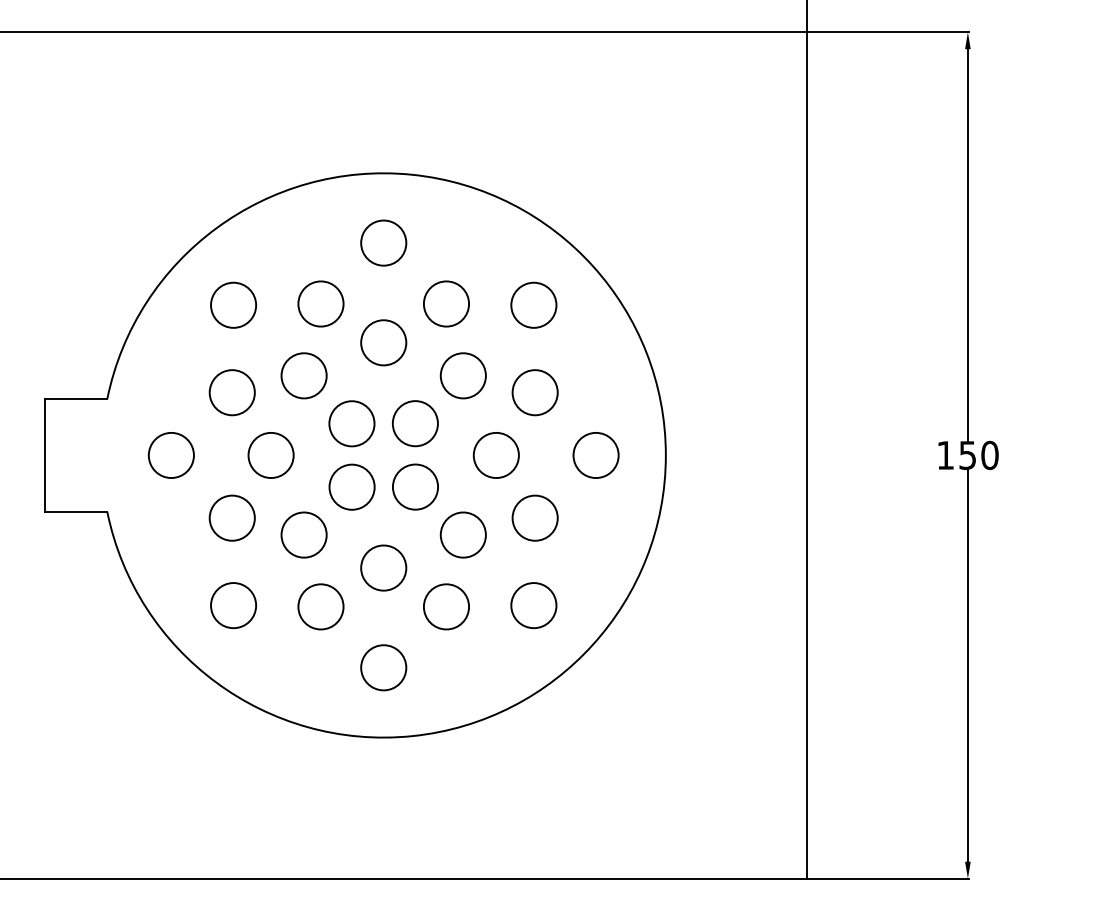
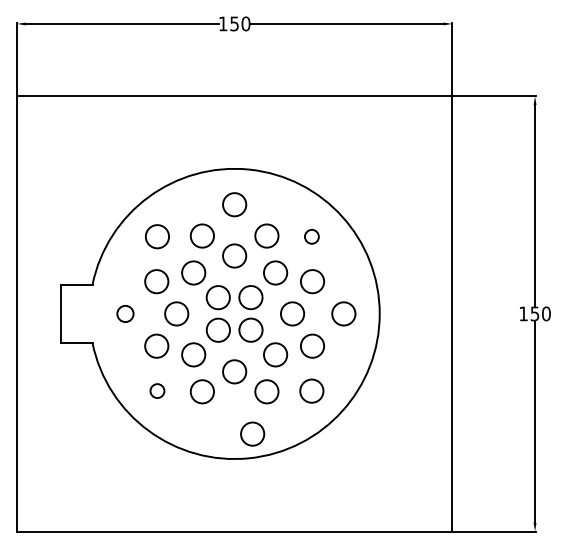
circle: (533, 304) -> (311, 236), size x0.6
circle: (171, 454) -> (125, 313), size x0.7
circle: (233, 604) -> (157, 390), size x0.6
circle: (383, 666) -> (252, 433), moved

